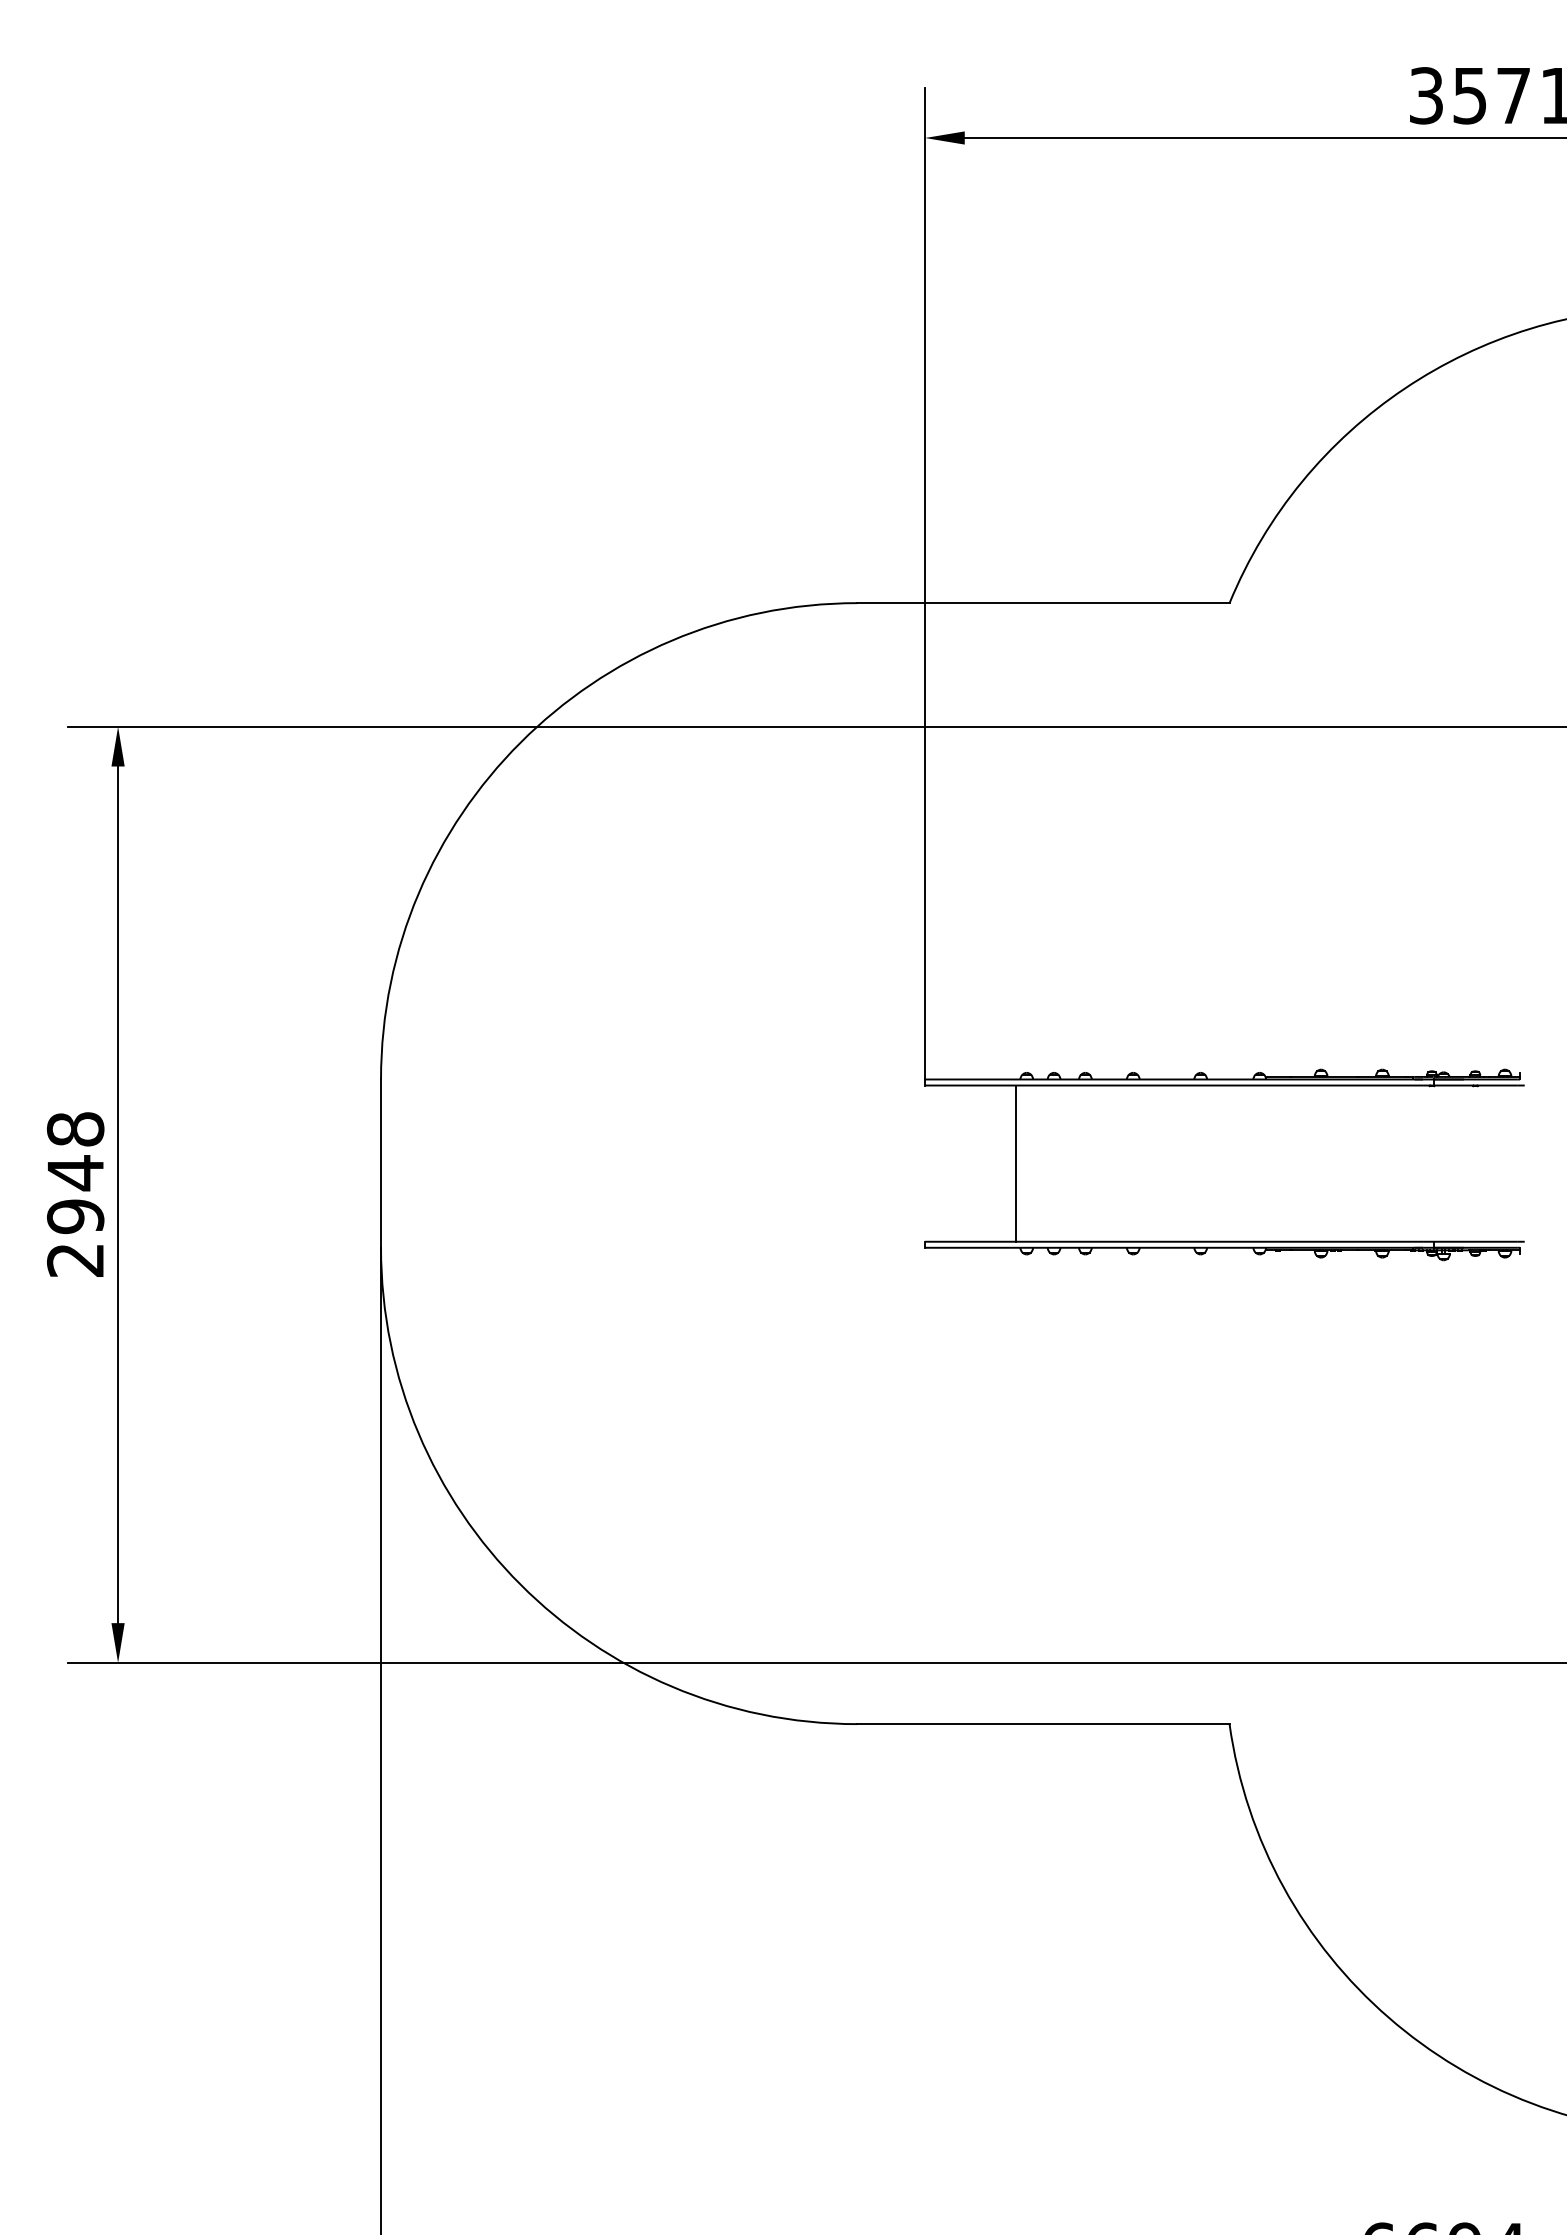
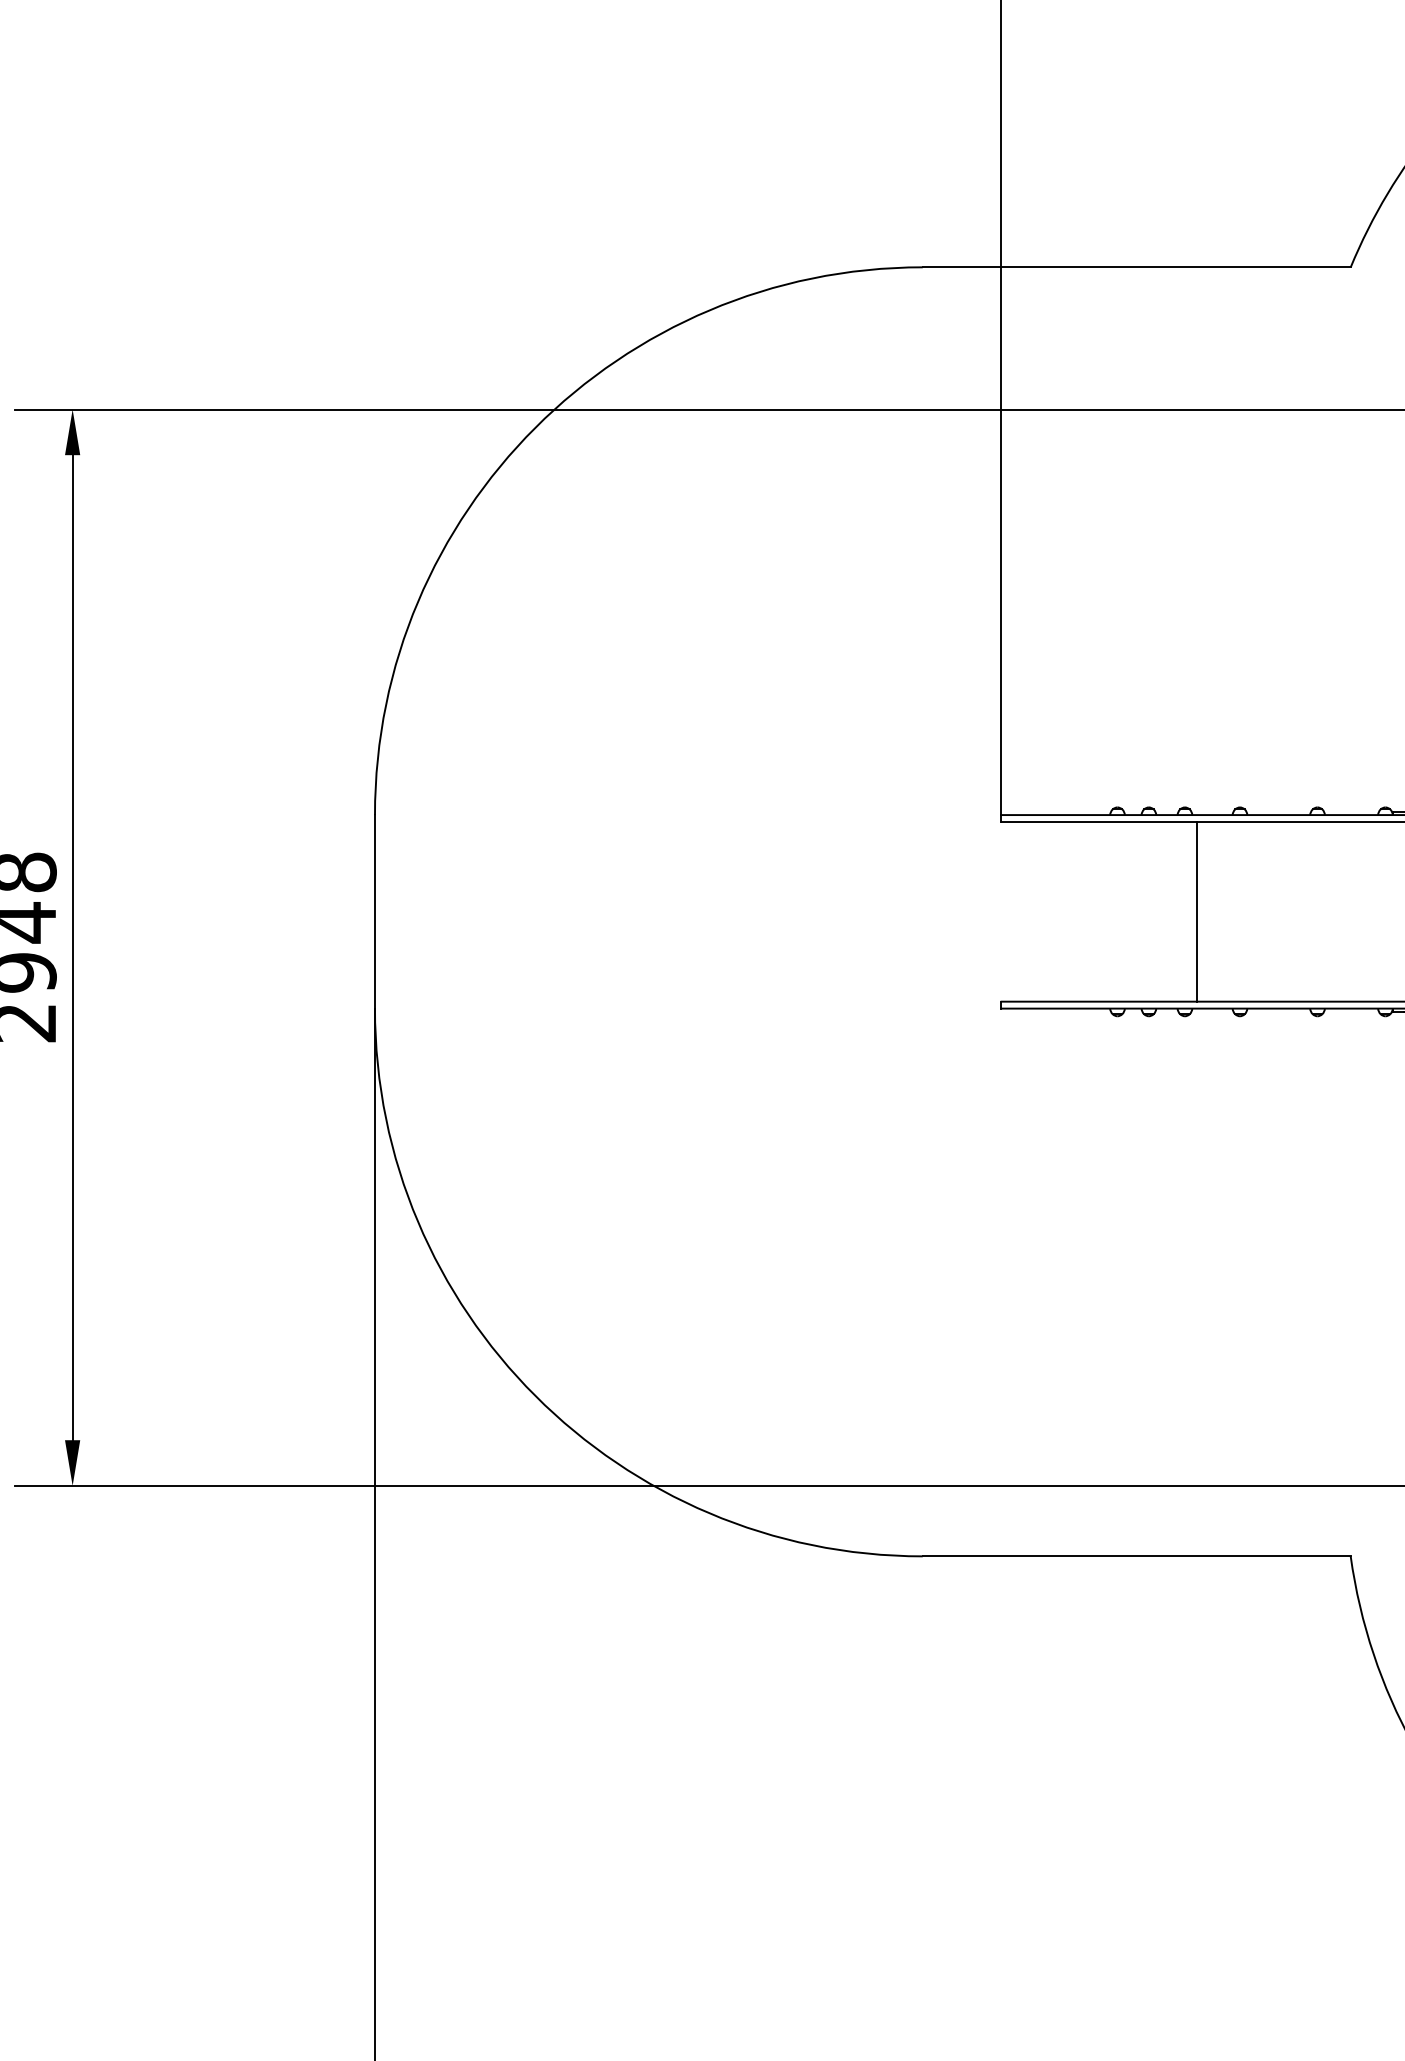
line: (1016, 1163) -> (1197, 911), moved

